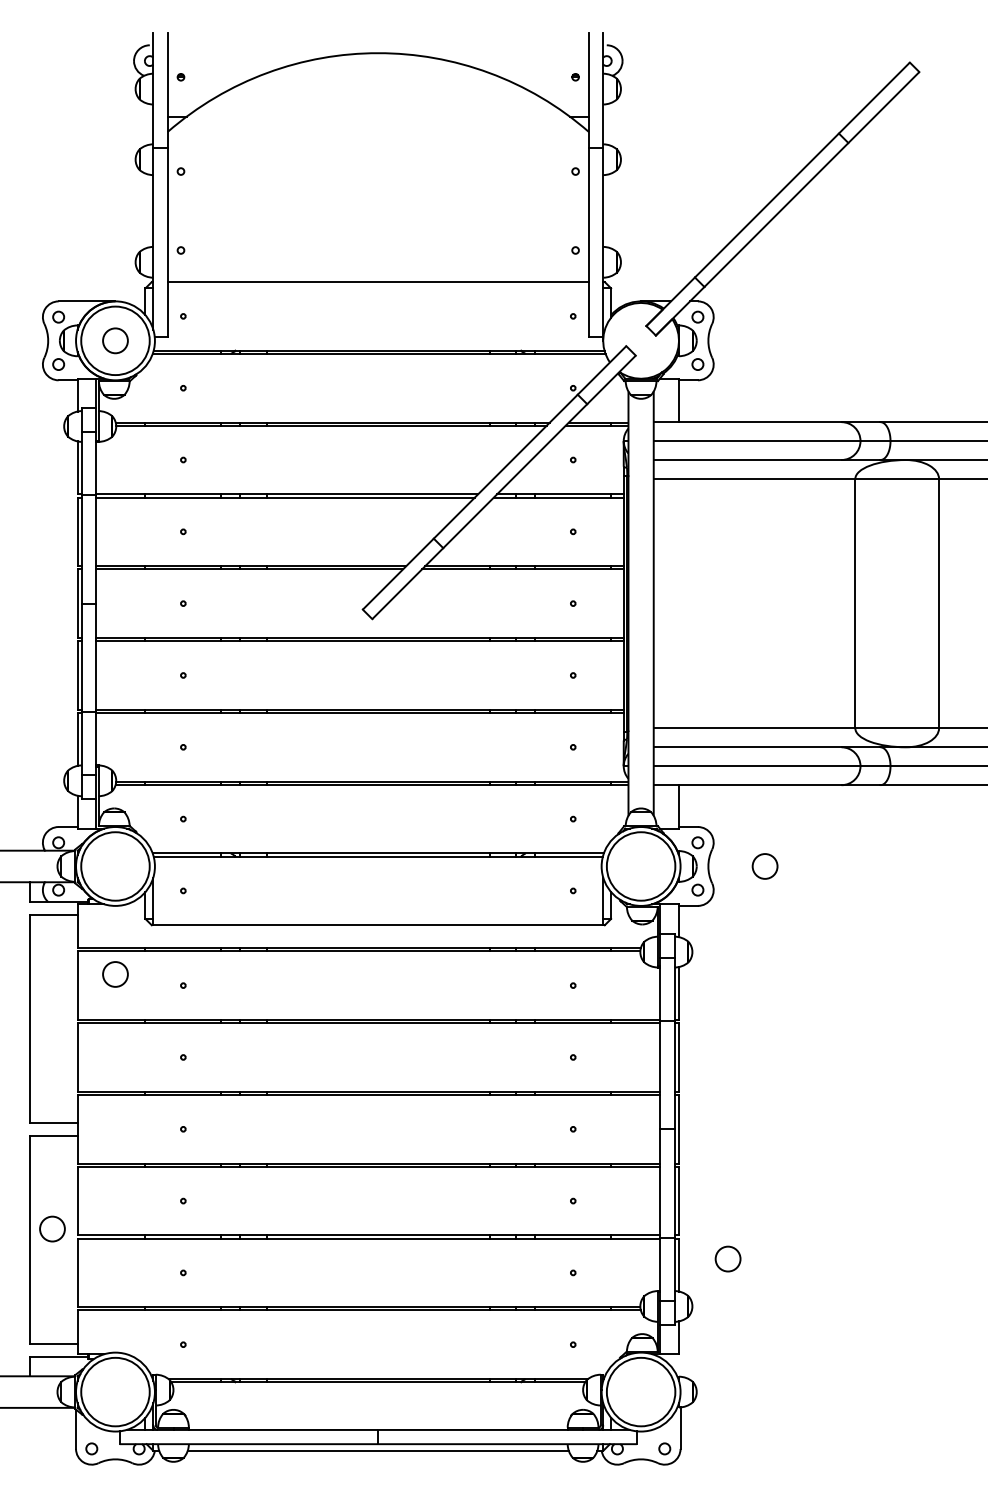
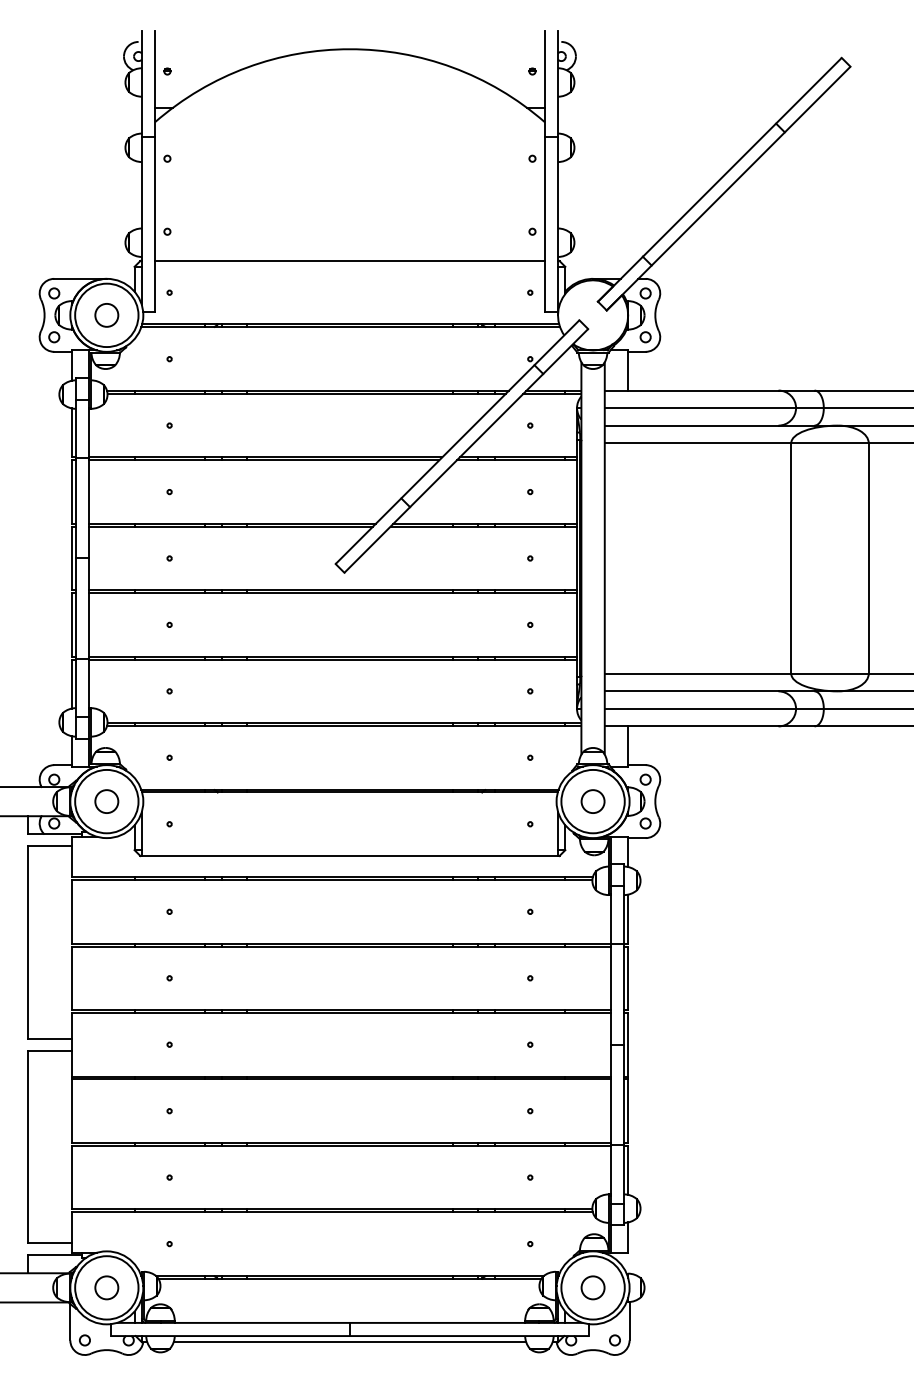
circle: (764, 866) -> (592, 801), moved
circle: (115, 974) -> (106, 801), moved
circle: (52, 1228) -> (106, 1287), moved
circle: (727, 1258) -> (592, 1287), moved

